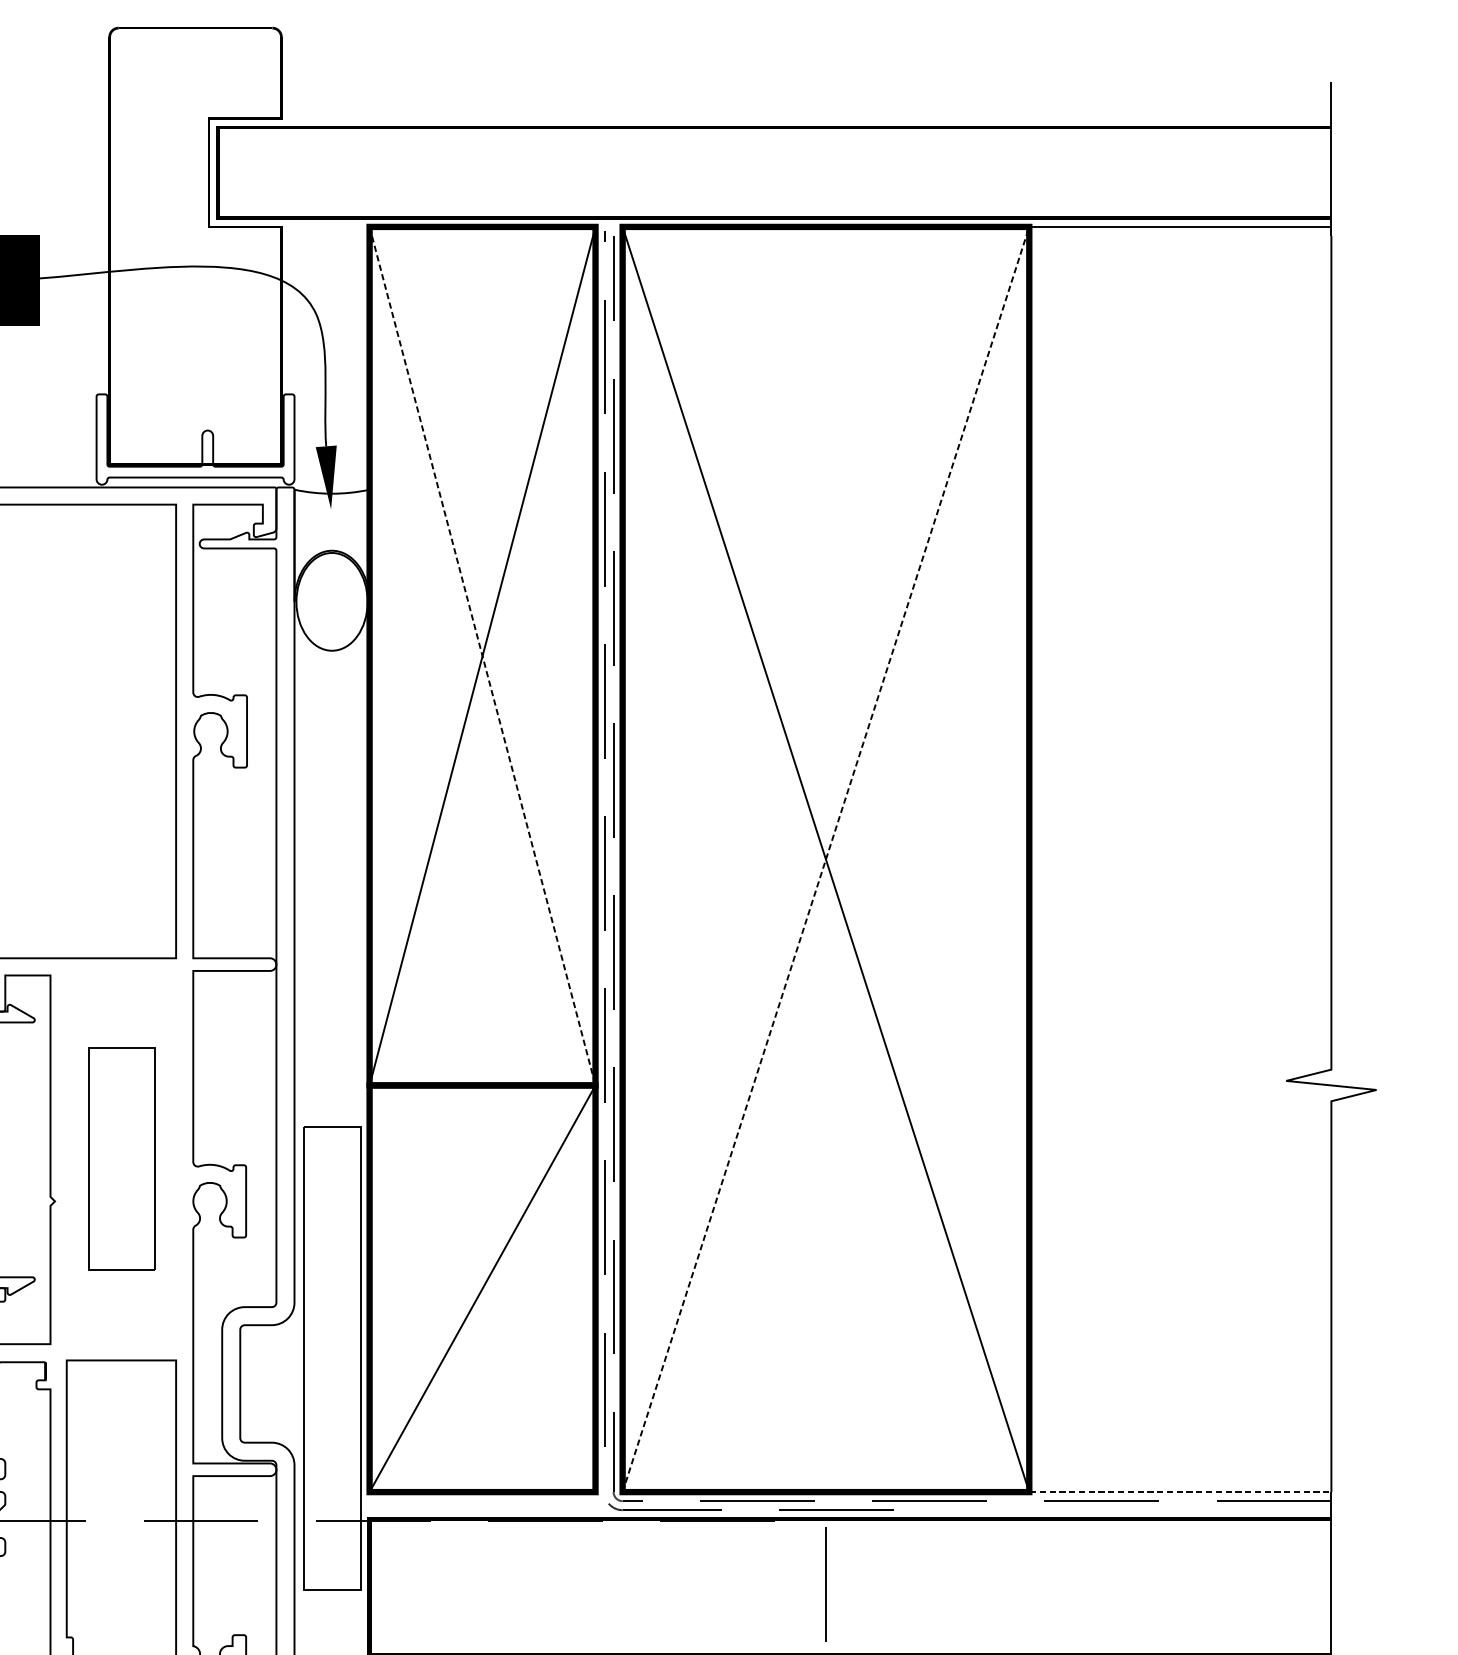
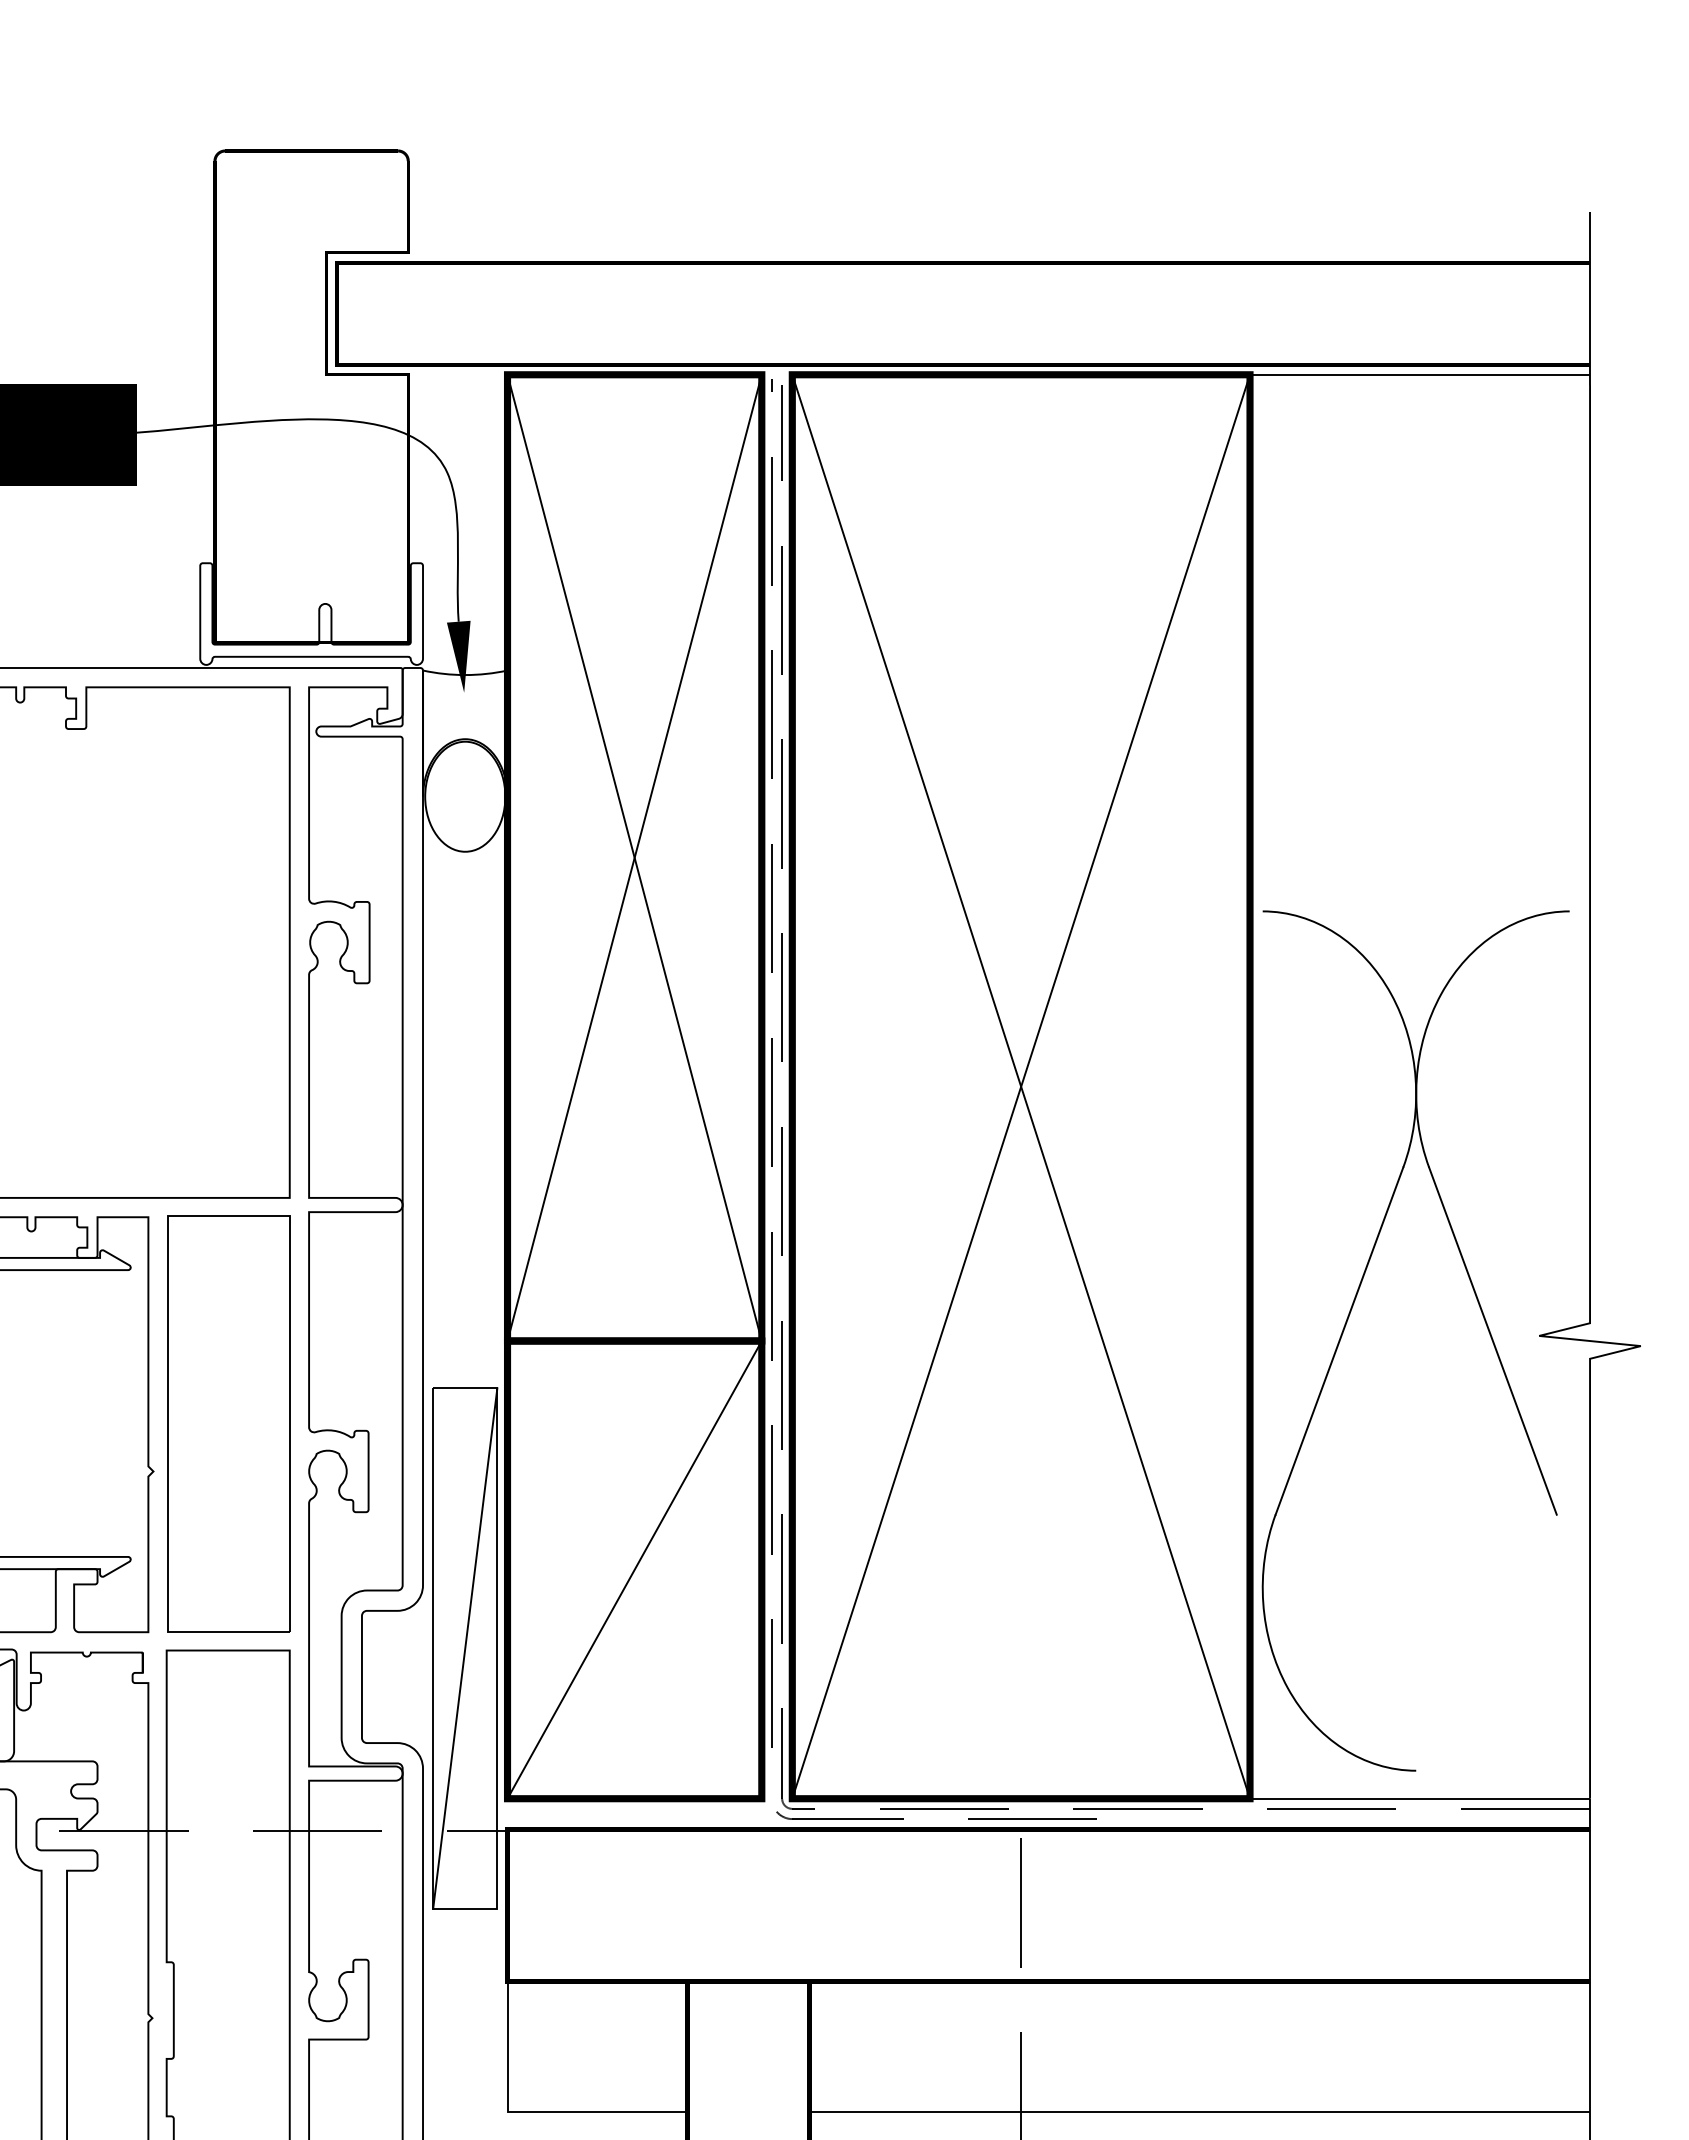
line: (482, 655) -> (634, 857), dashed -> solid
line: (826, 859) -> (1021, 1086), dashed -> solid
part: (1117, 1064) -> (1349, 1317), added
part: (121, 1158) -> (228, 1423), size x1.67
line: (332, 1358) -> (465, 1648), added
line: (1176, 1491) -> (1415, 1798), dashed -> solid

